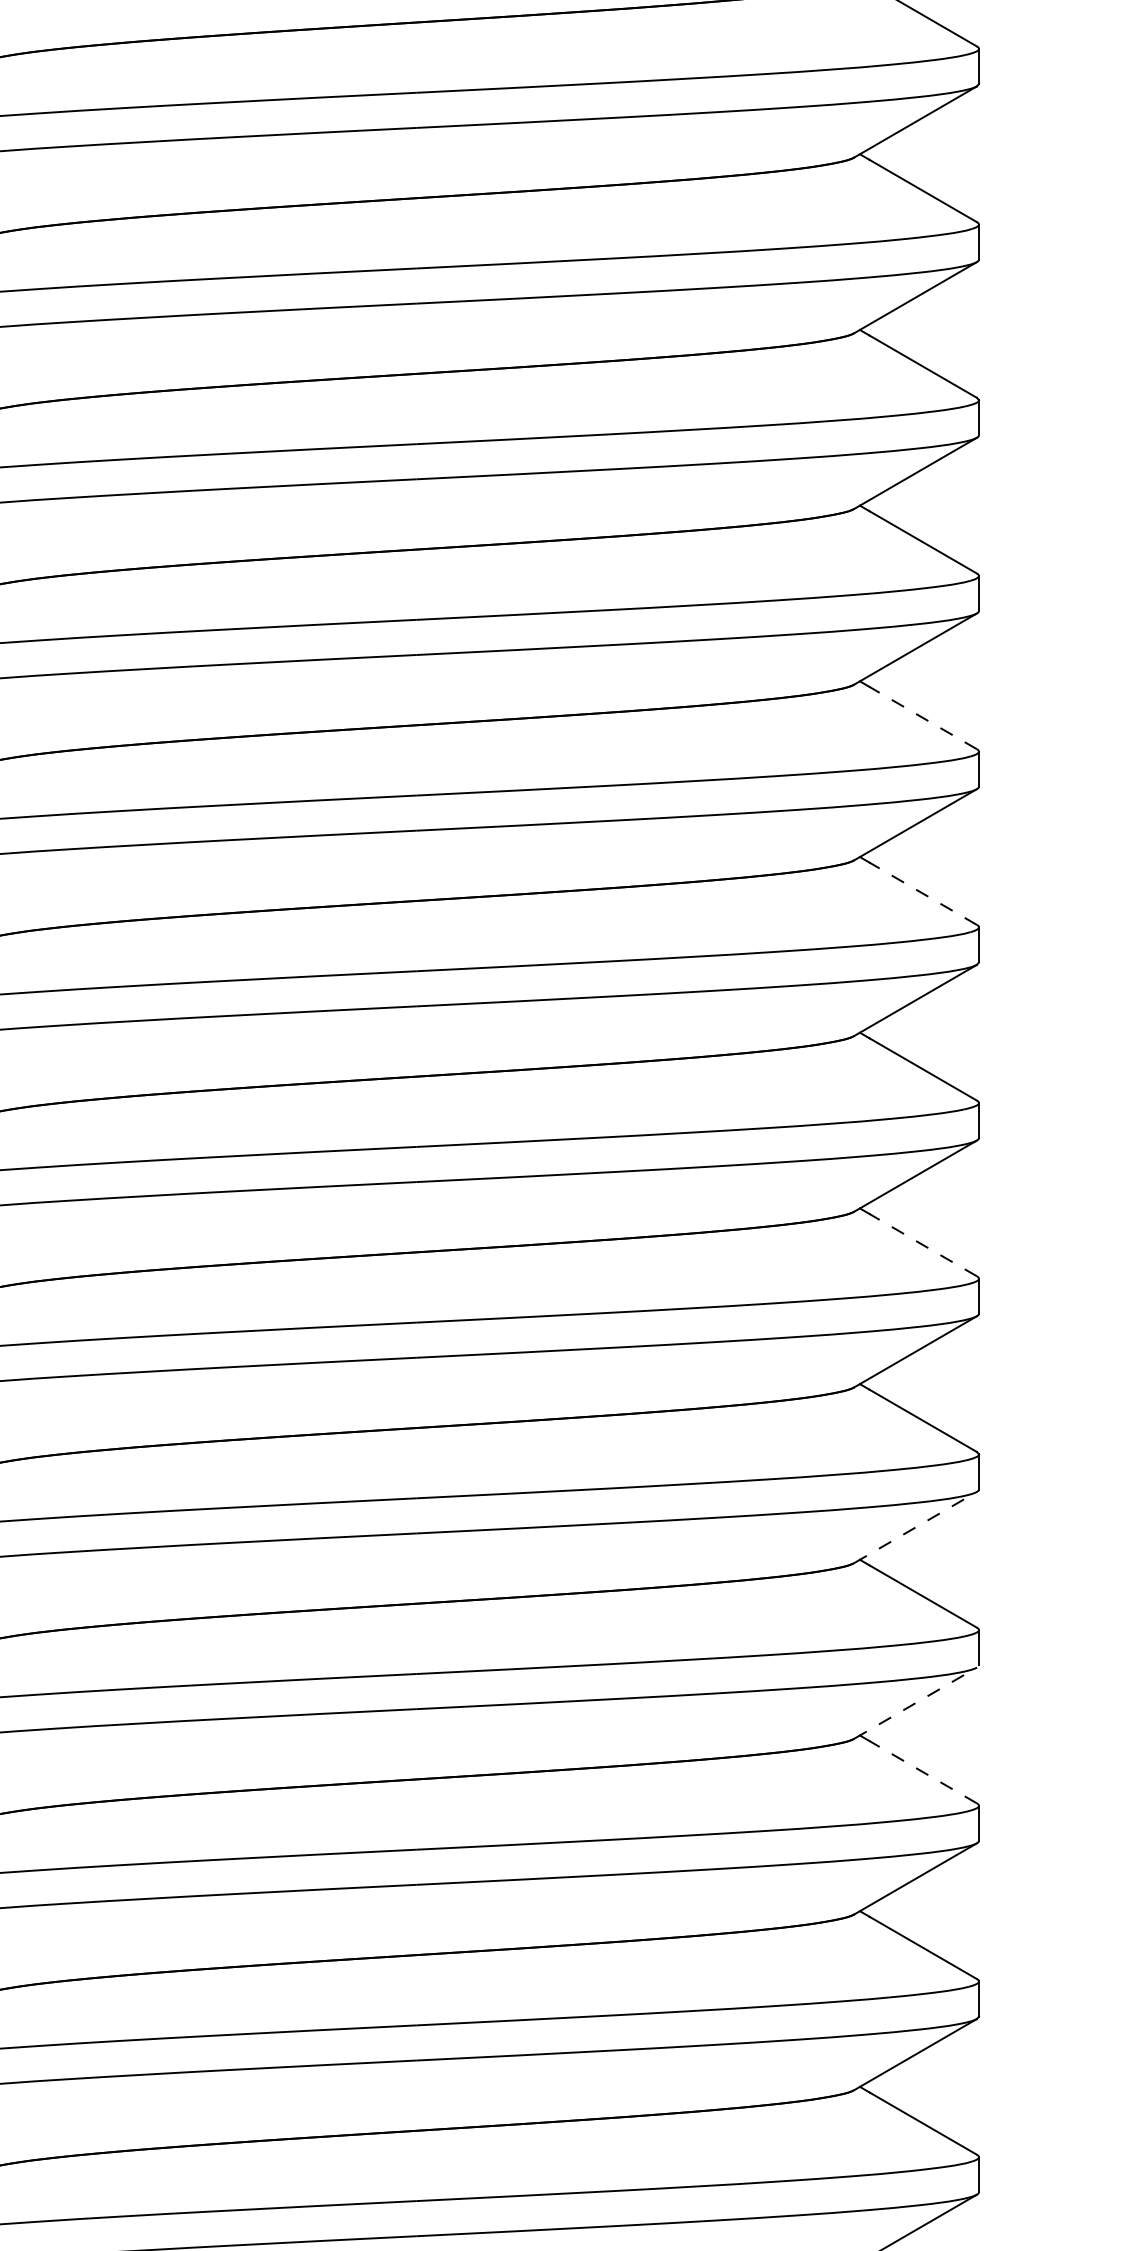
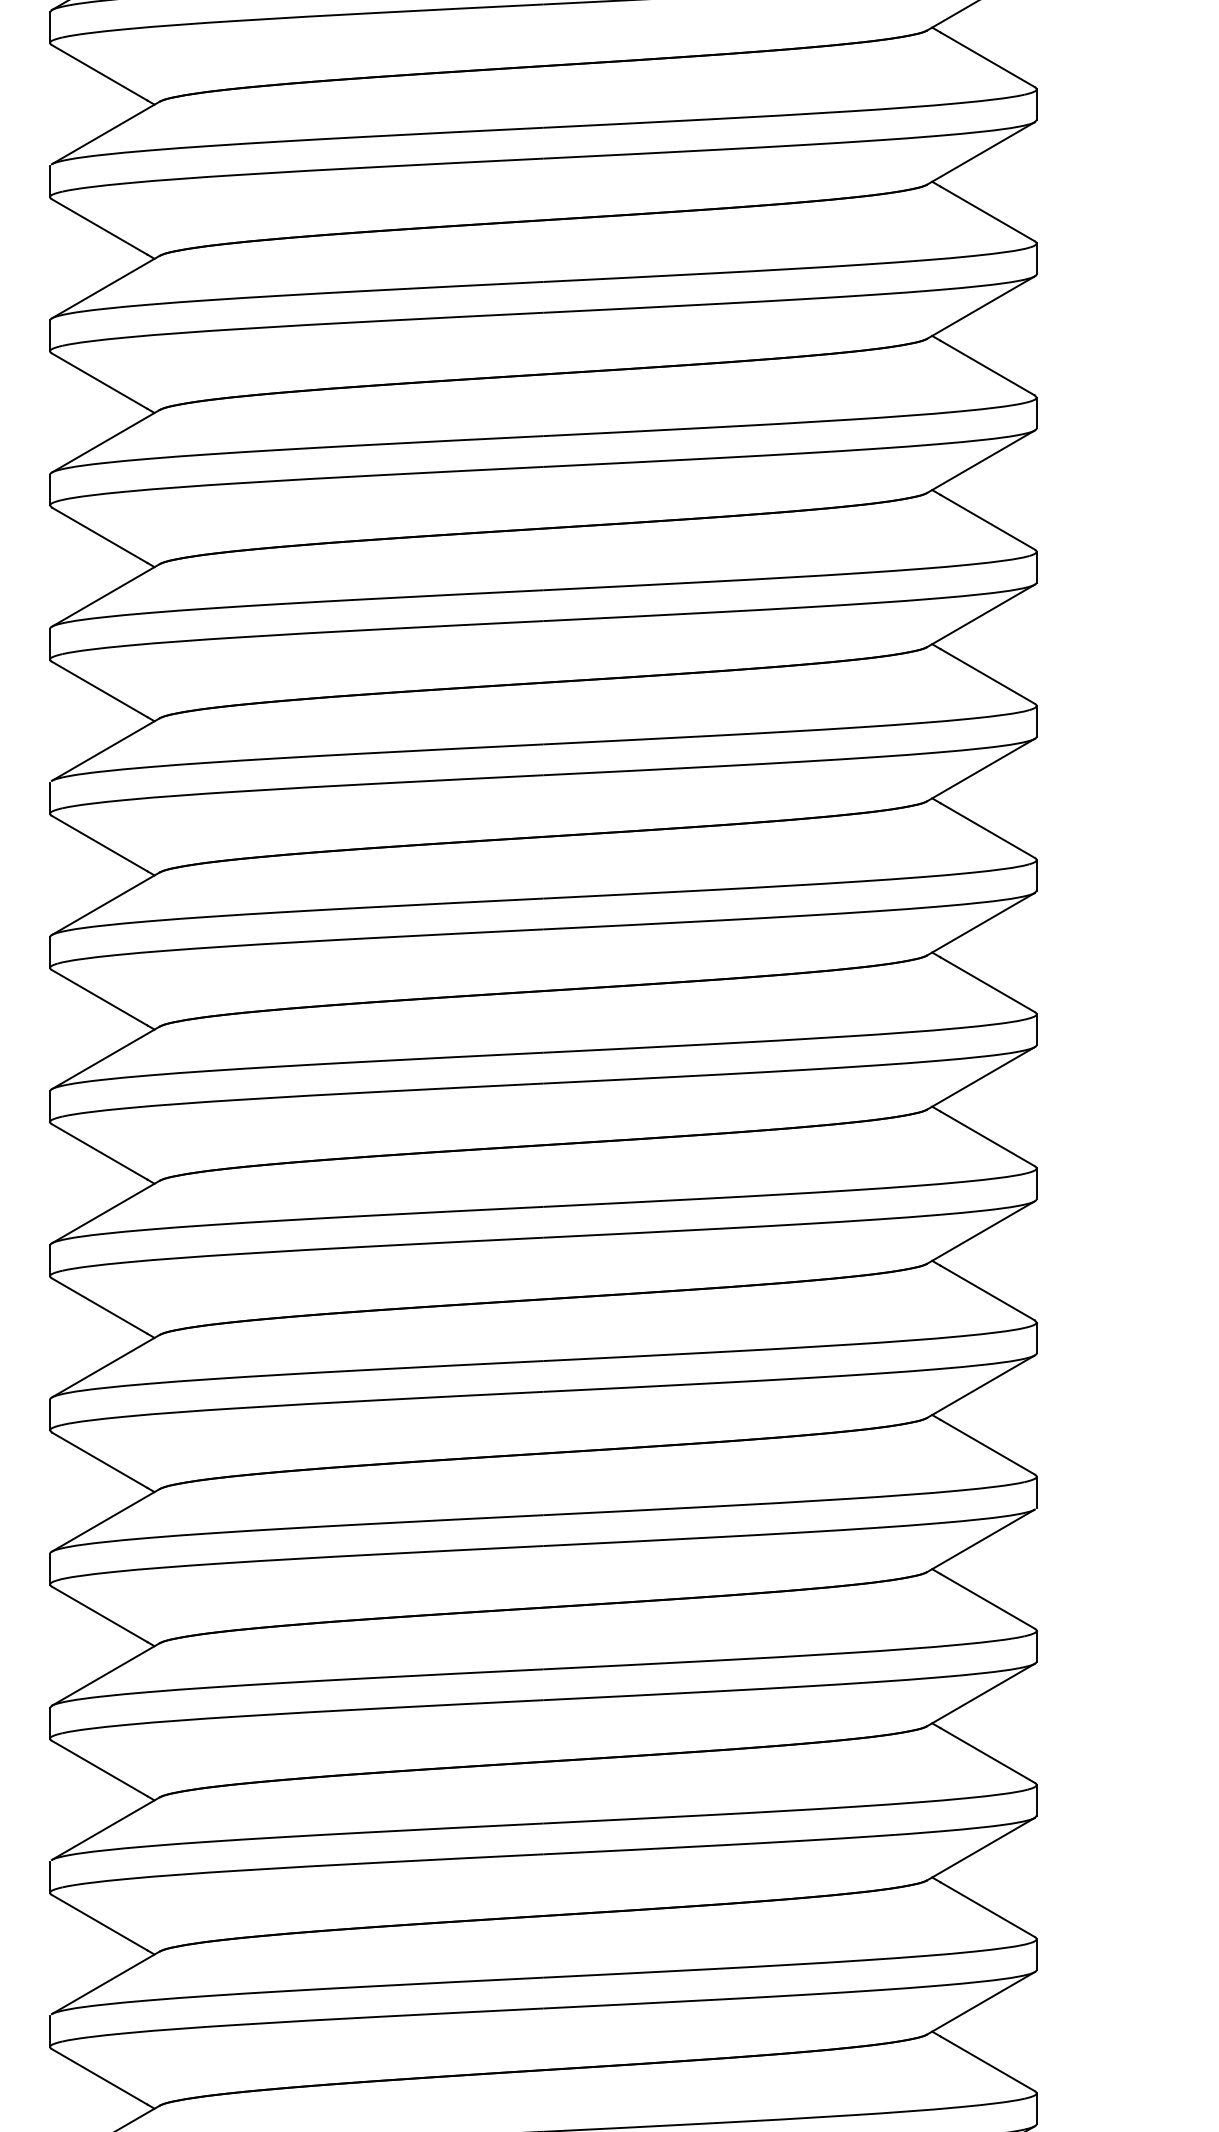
line: (922, 718) -> (987, 676), dashed -> solid
line: (922, 893) -> (987, 830), dashed -> solid
line: (922, 1244) -> (987, 1138), dashed -> solid
line: (916, 1527) -> (981, 1386), dashed -> solid
line: (916, 1702) -> (981, 1540), dashed -> solid
line: (922, 1772) -> (987, 1601), dashed -> solid

